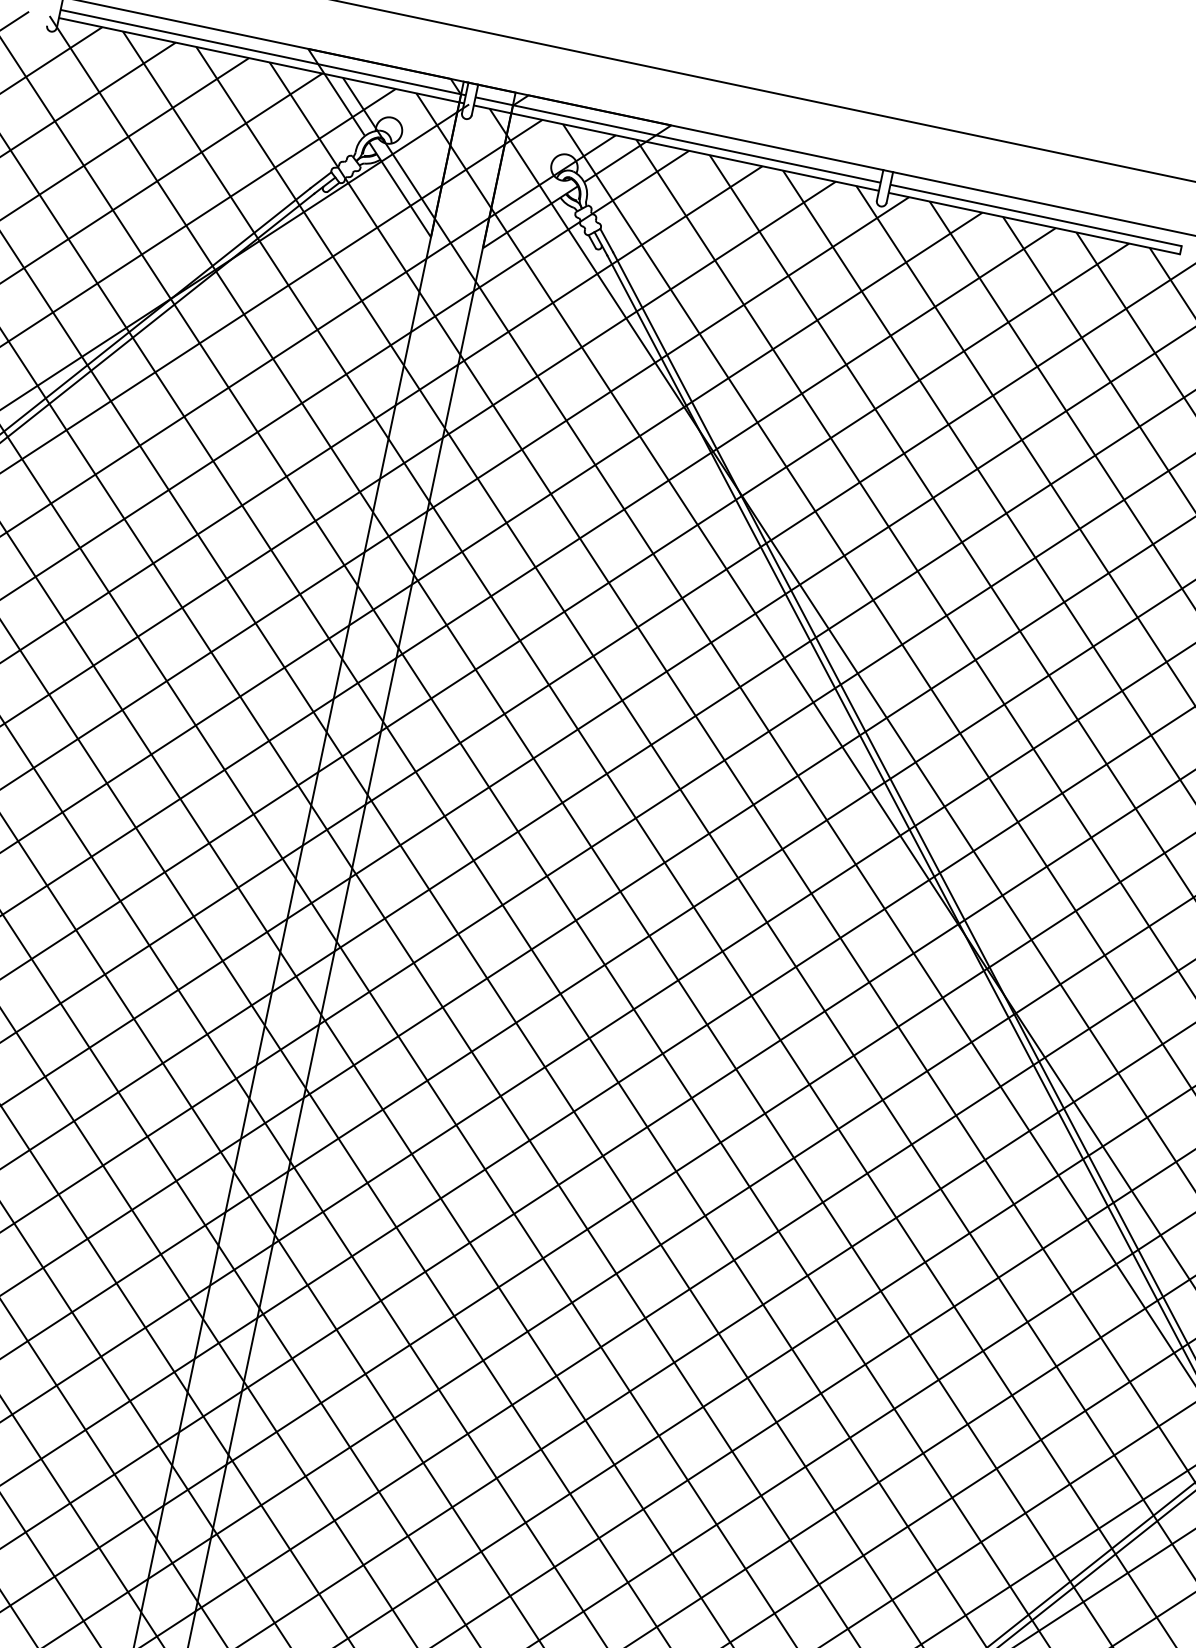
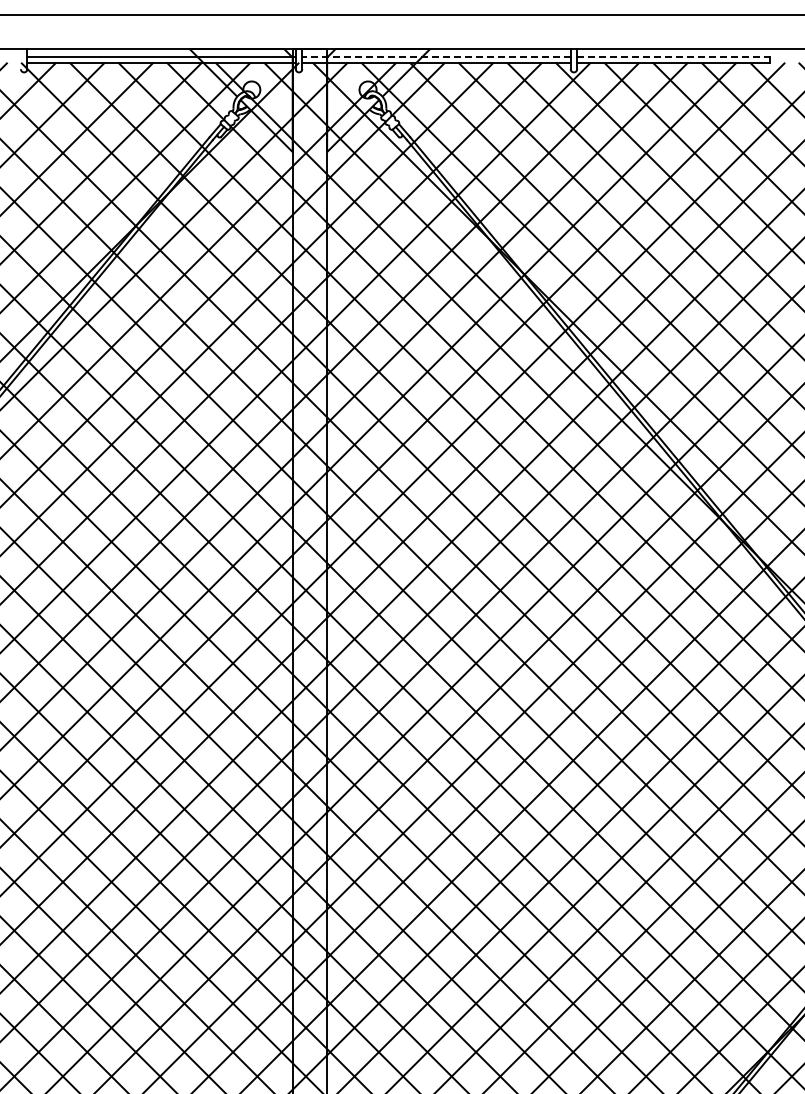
line: (676, 139) -> (435, 57), solid -> dashed
line: (1035, 215) -> (673, 57), solid -> dashed

